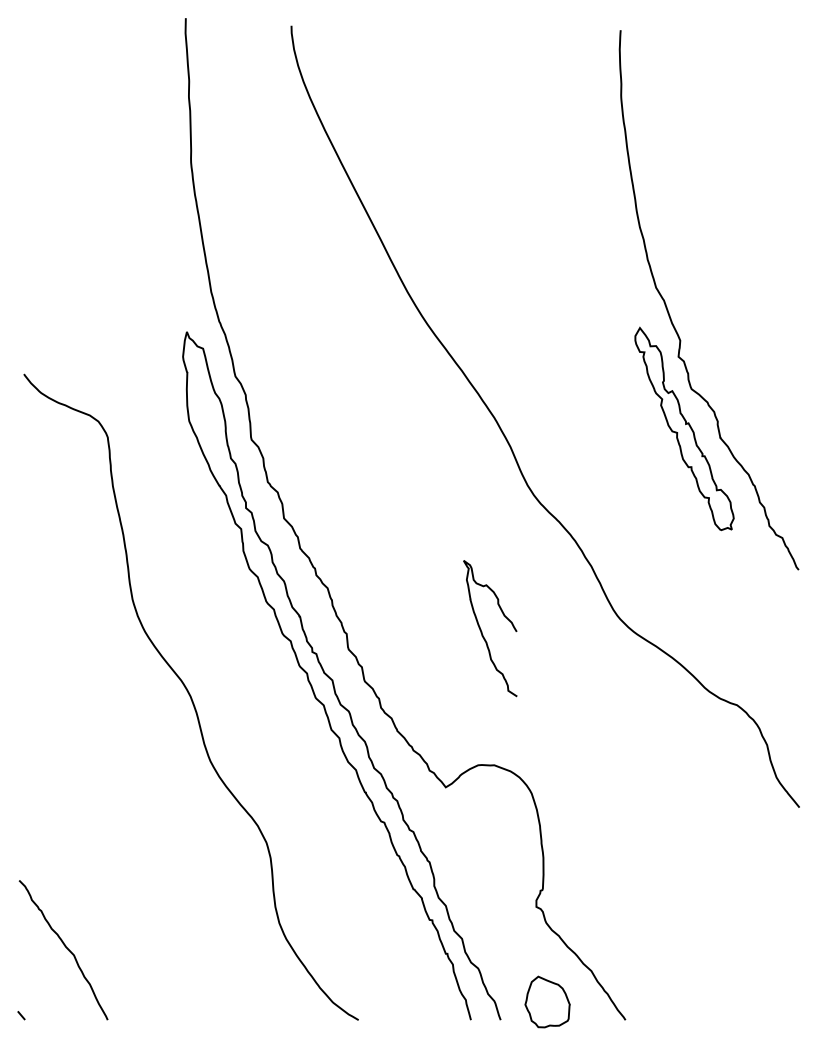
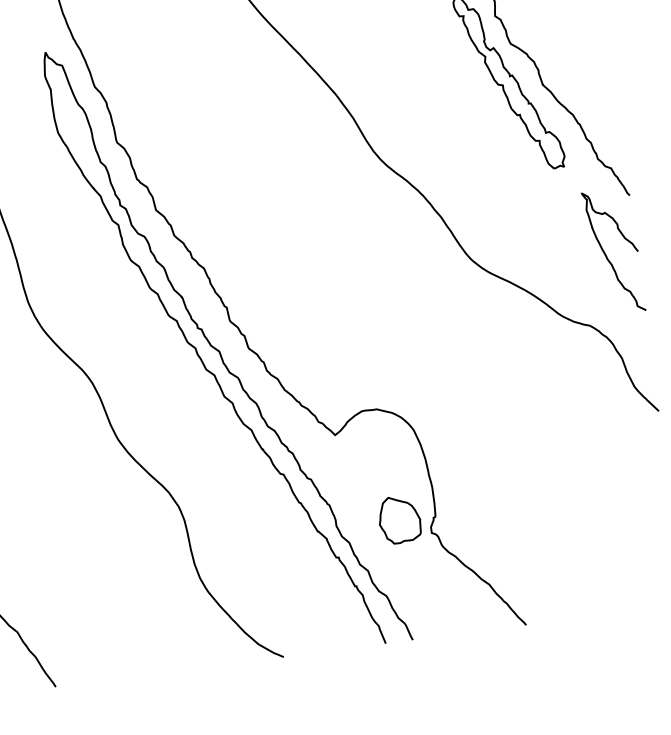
curve: (482, 631) -> (606, 255), moved
part: (547, 1001) -> (399, 519), moved

